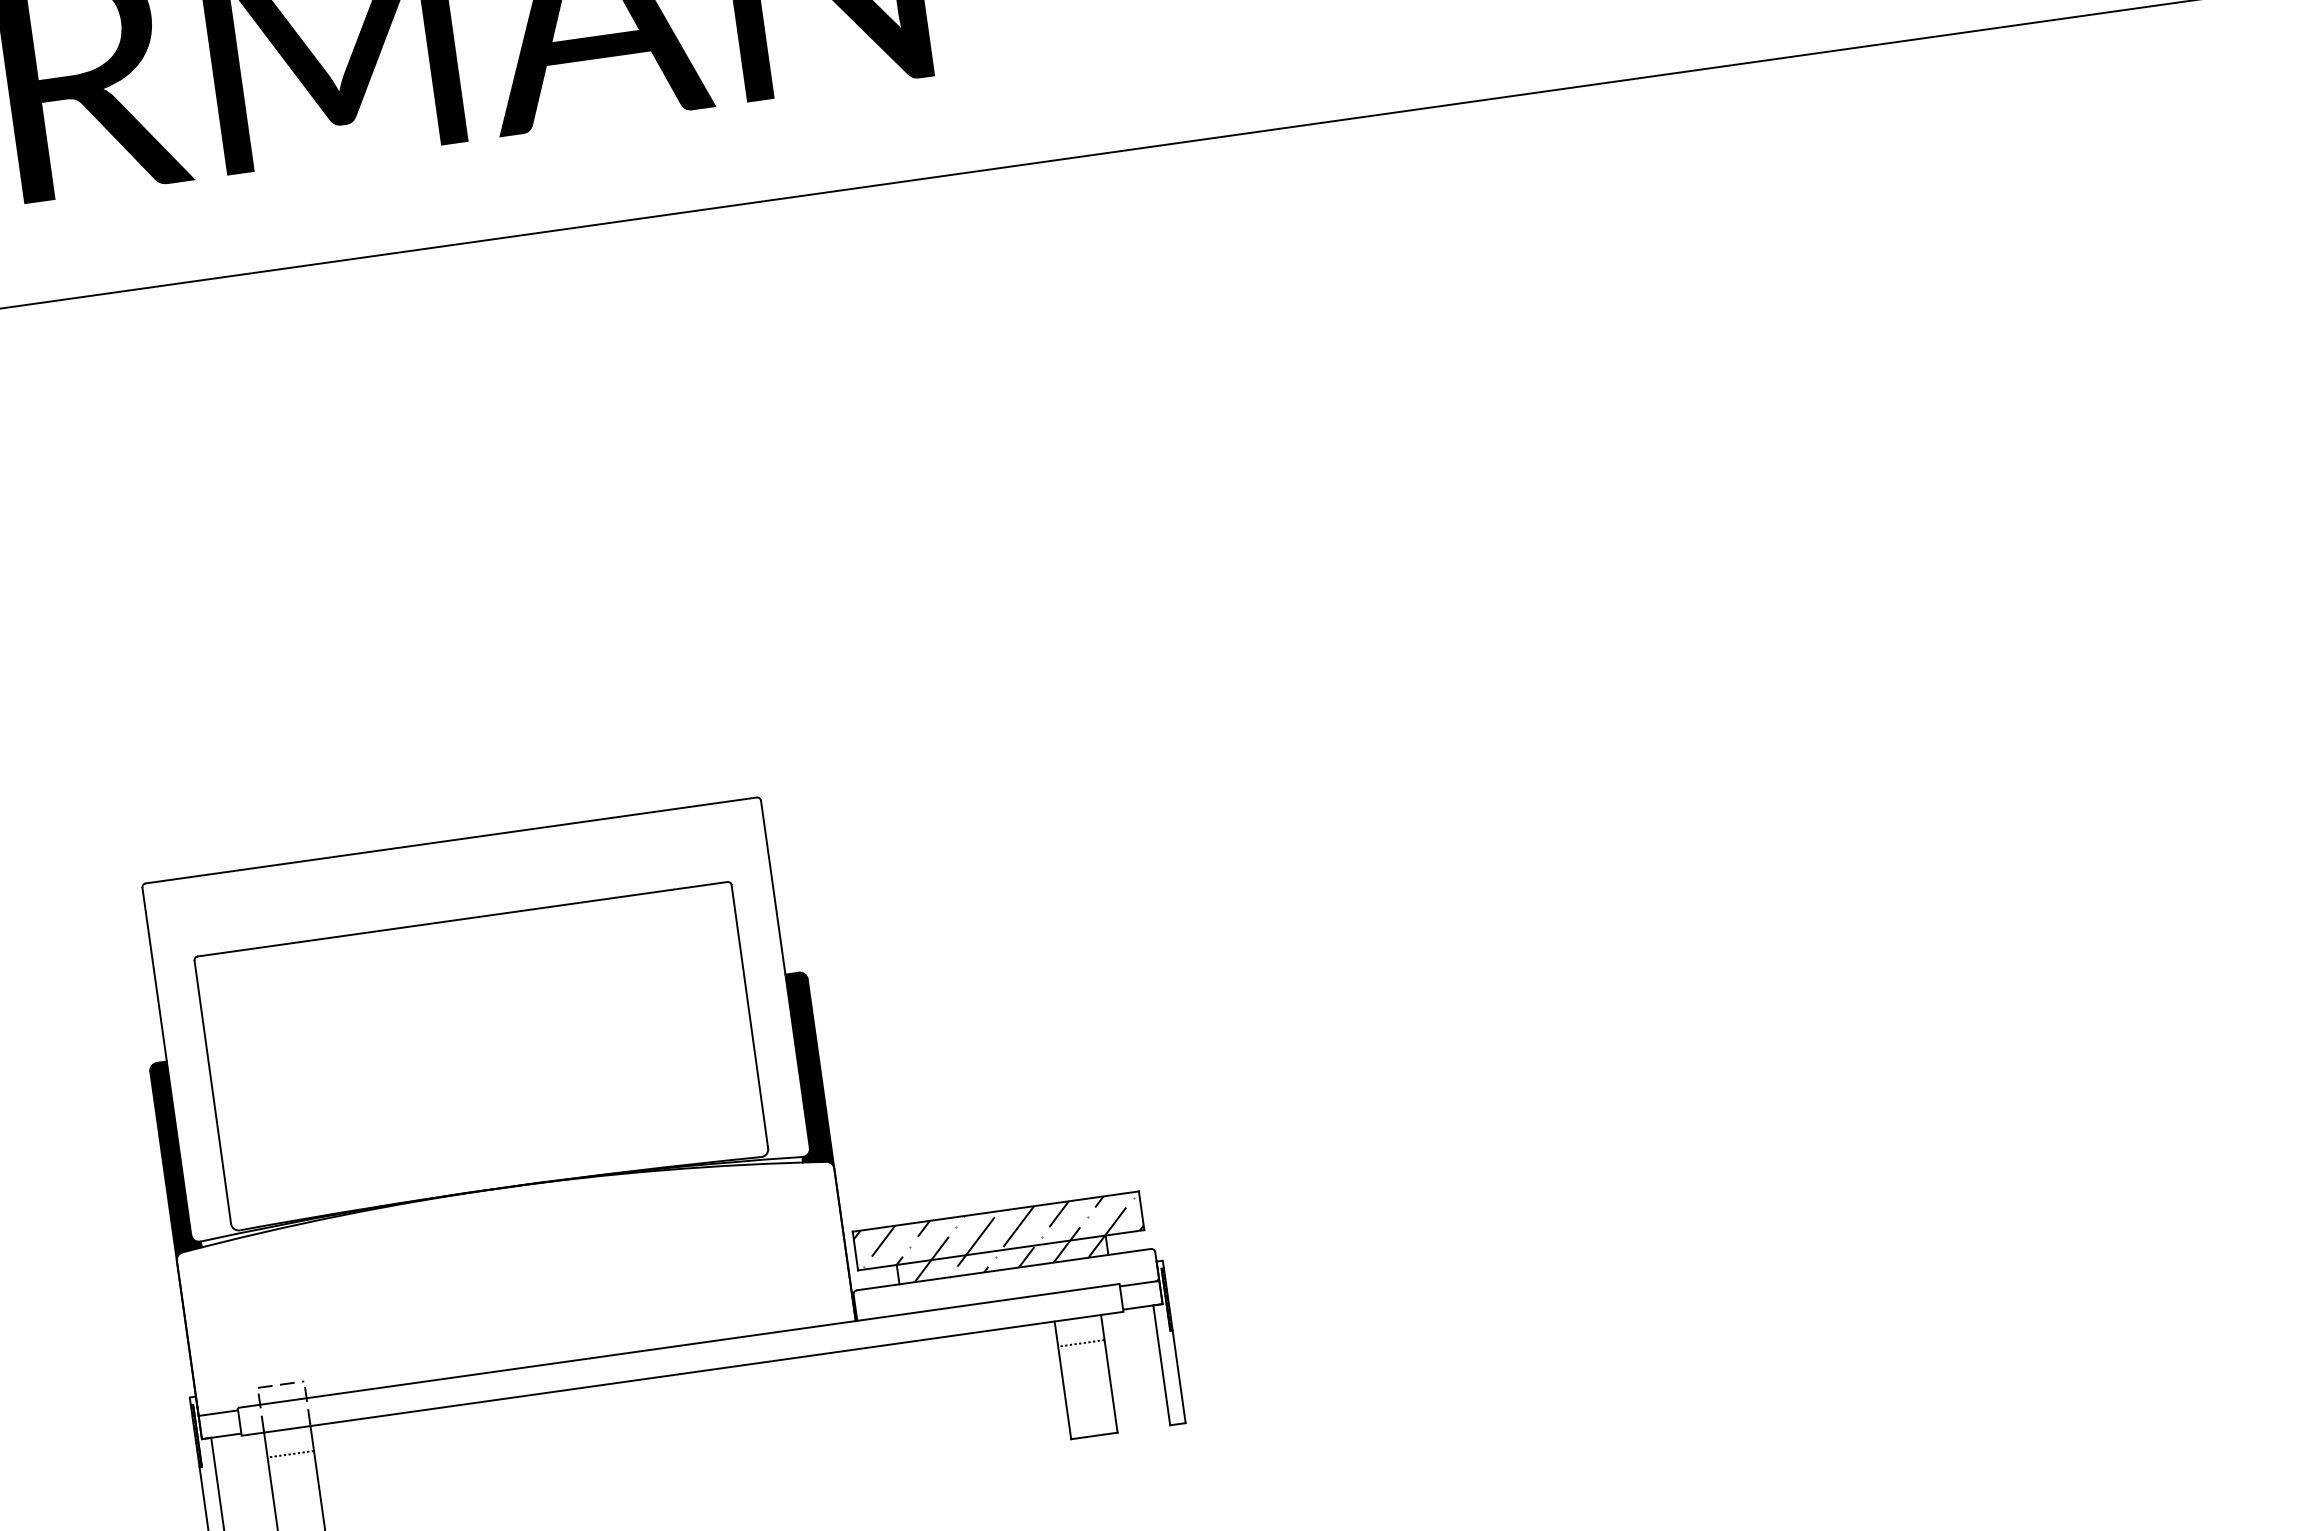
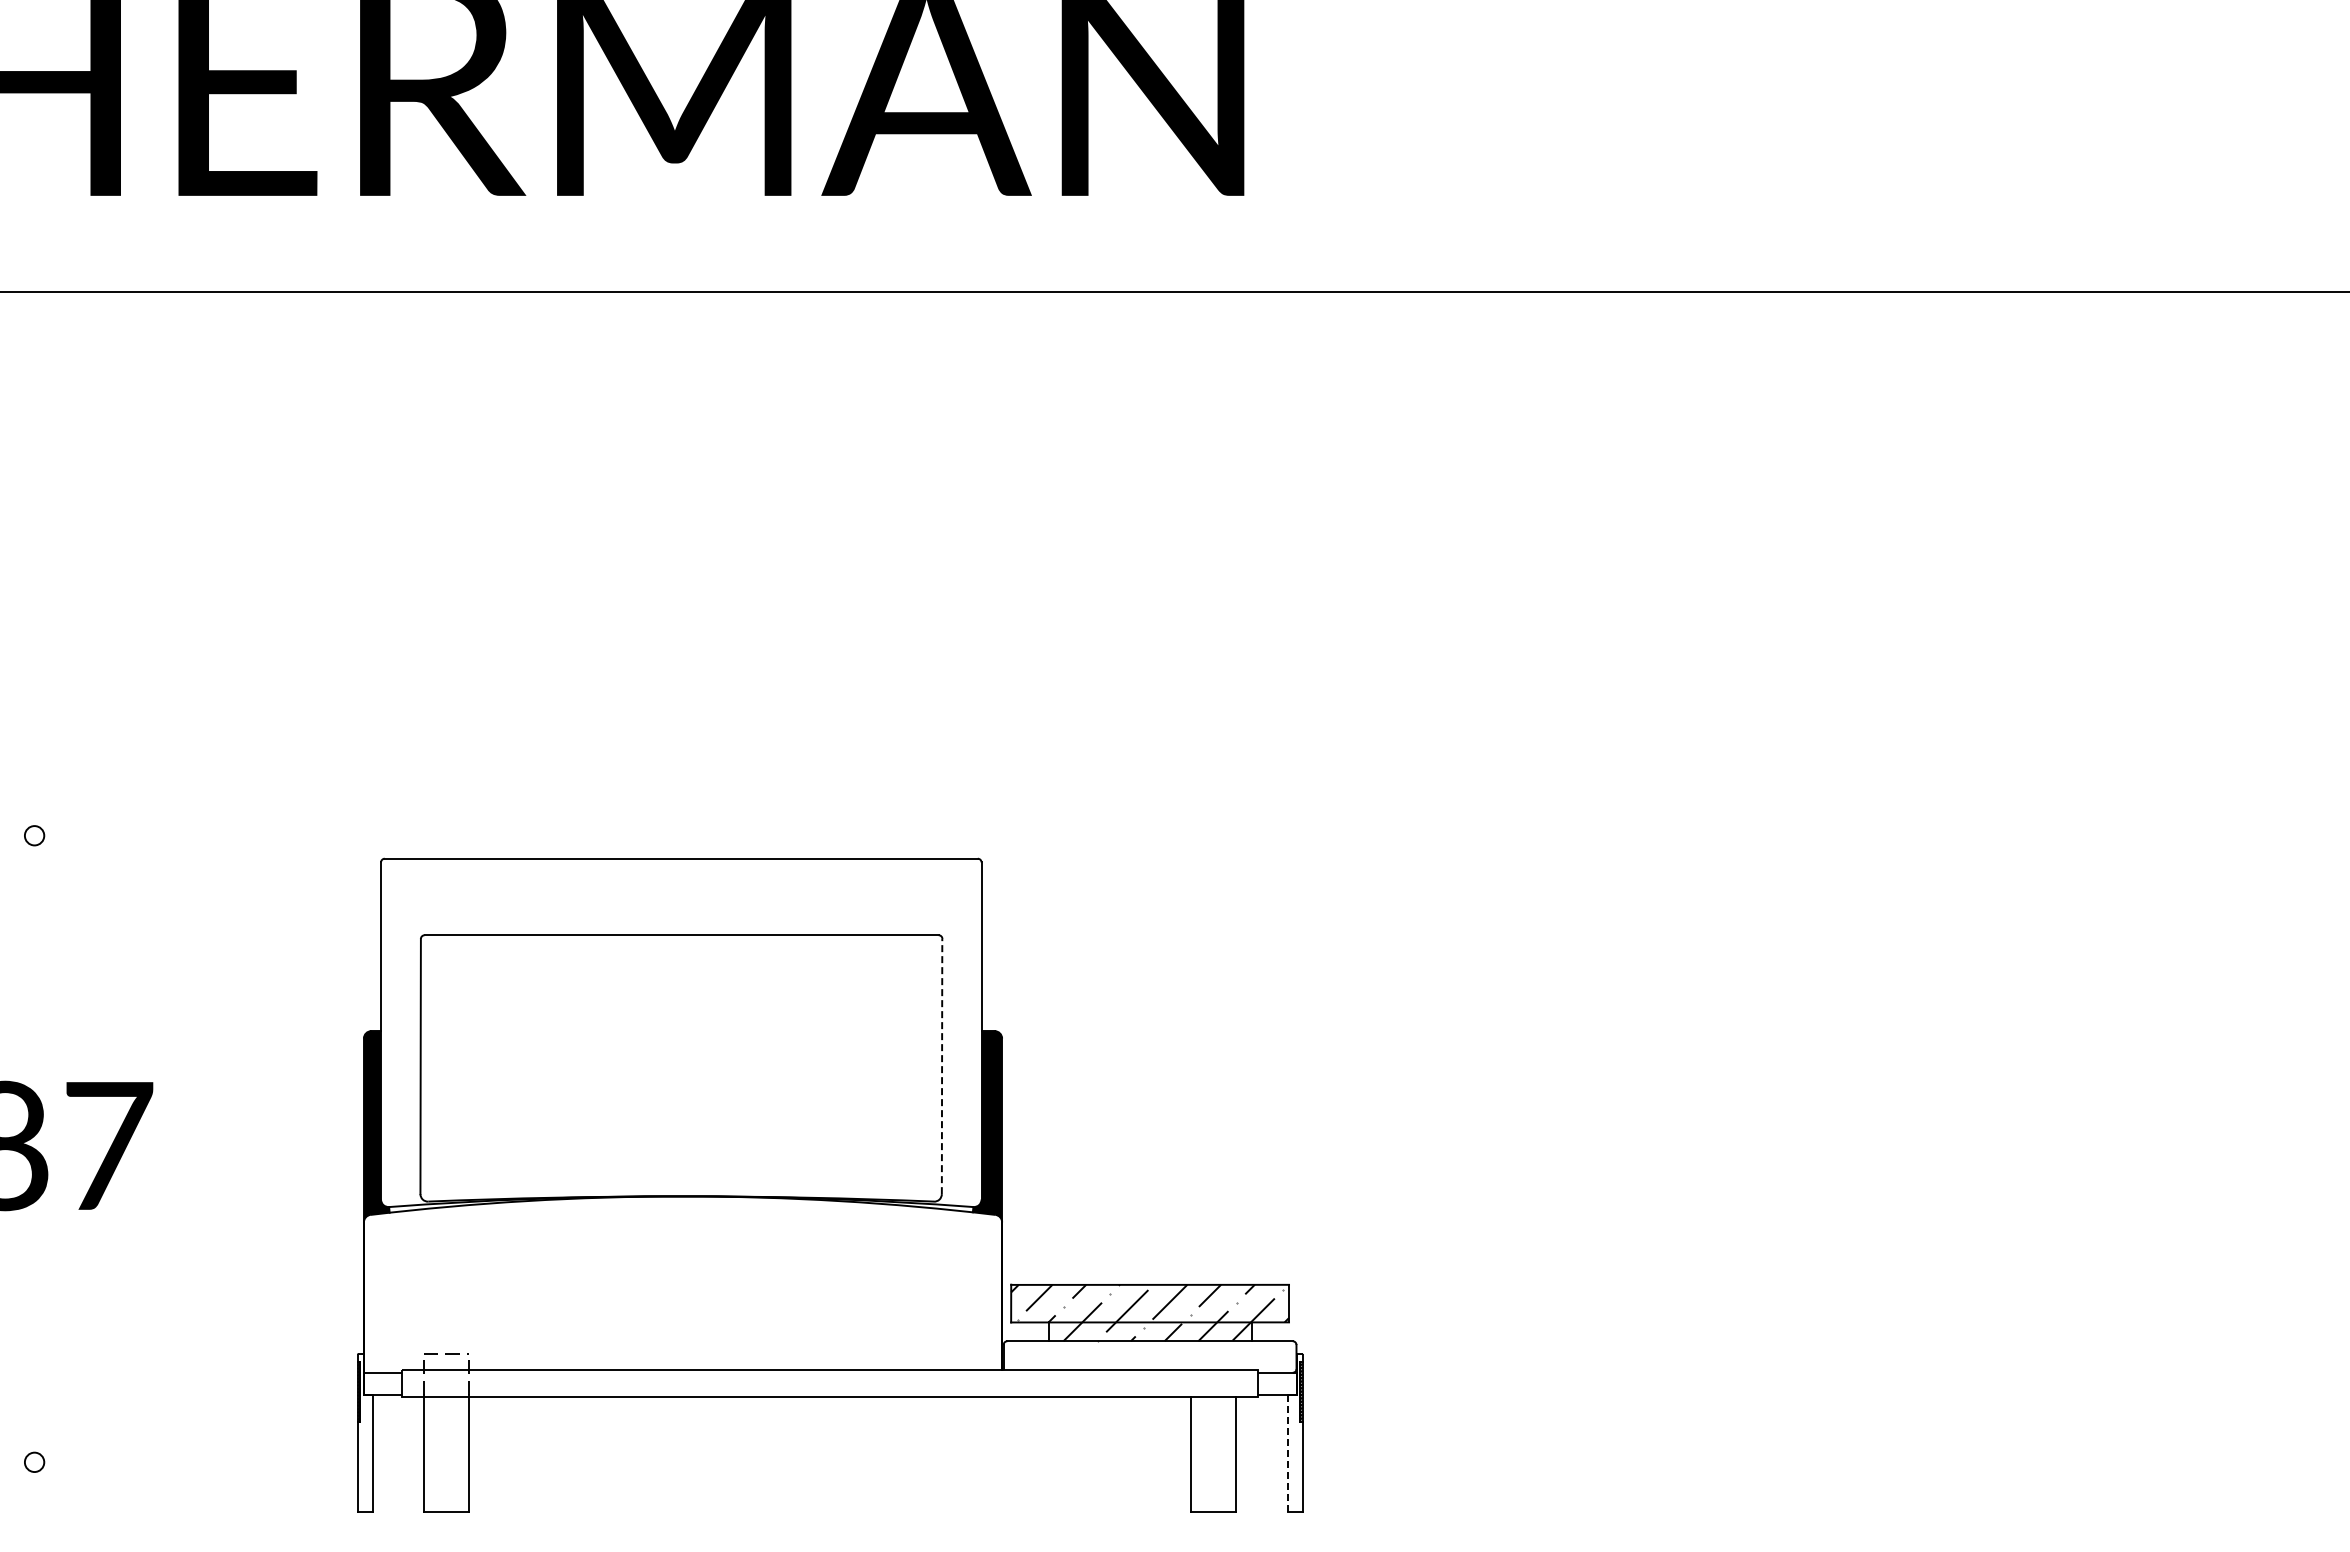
line: (750, 1016) -> (942, 1066), solid -> dashed
line: (1080, 1343) -> (1213, 1421), removed
line: (1161, 1365) -> (1287, 1453), solid -> dashed
line: (290, 1454) -> (446, 1421), removed

